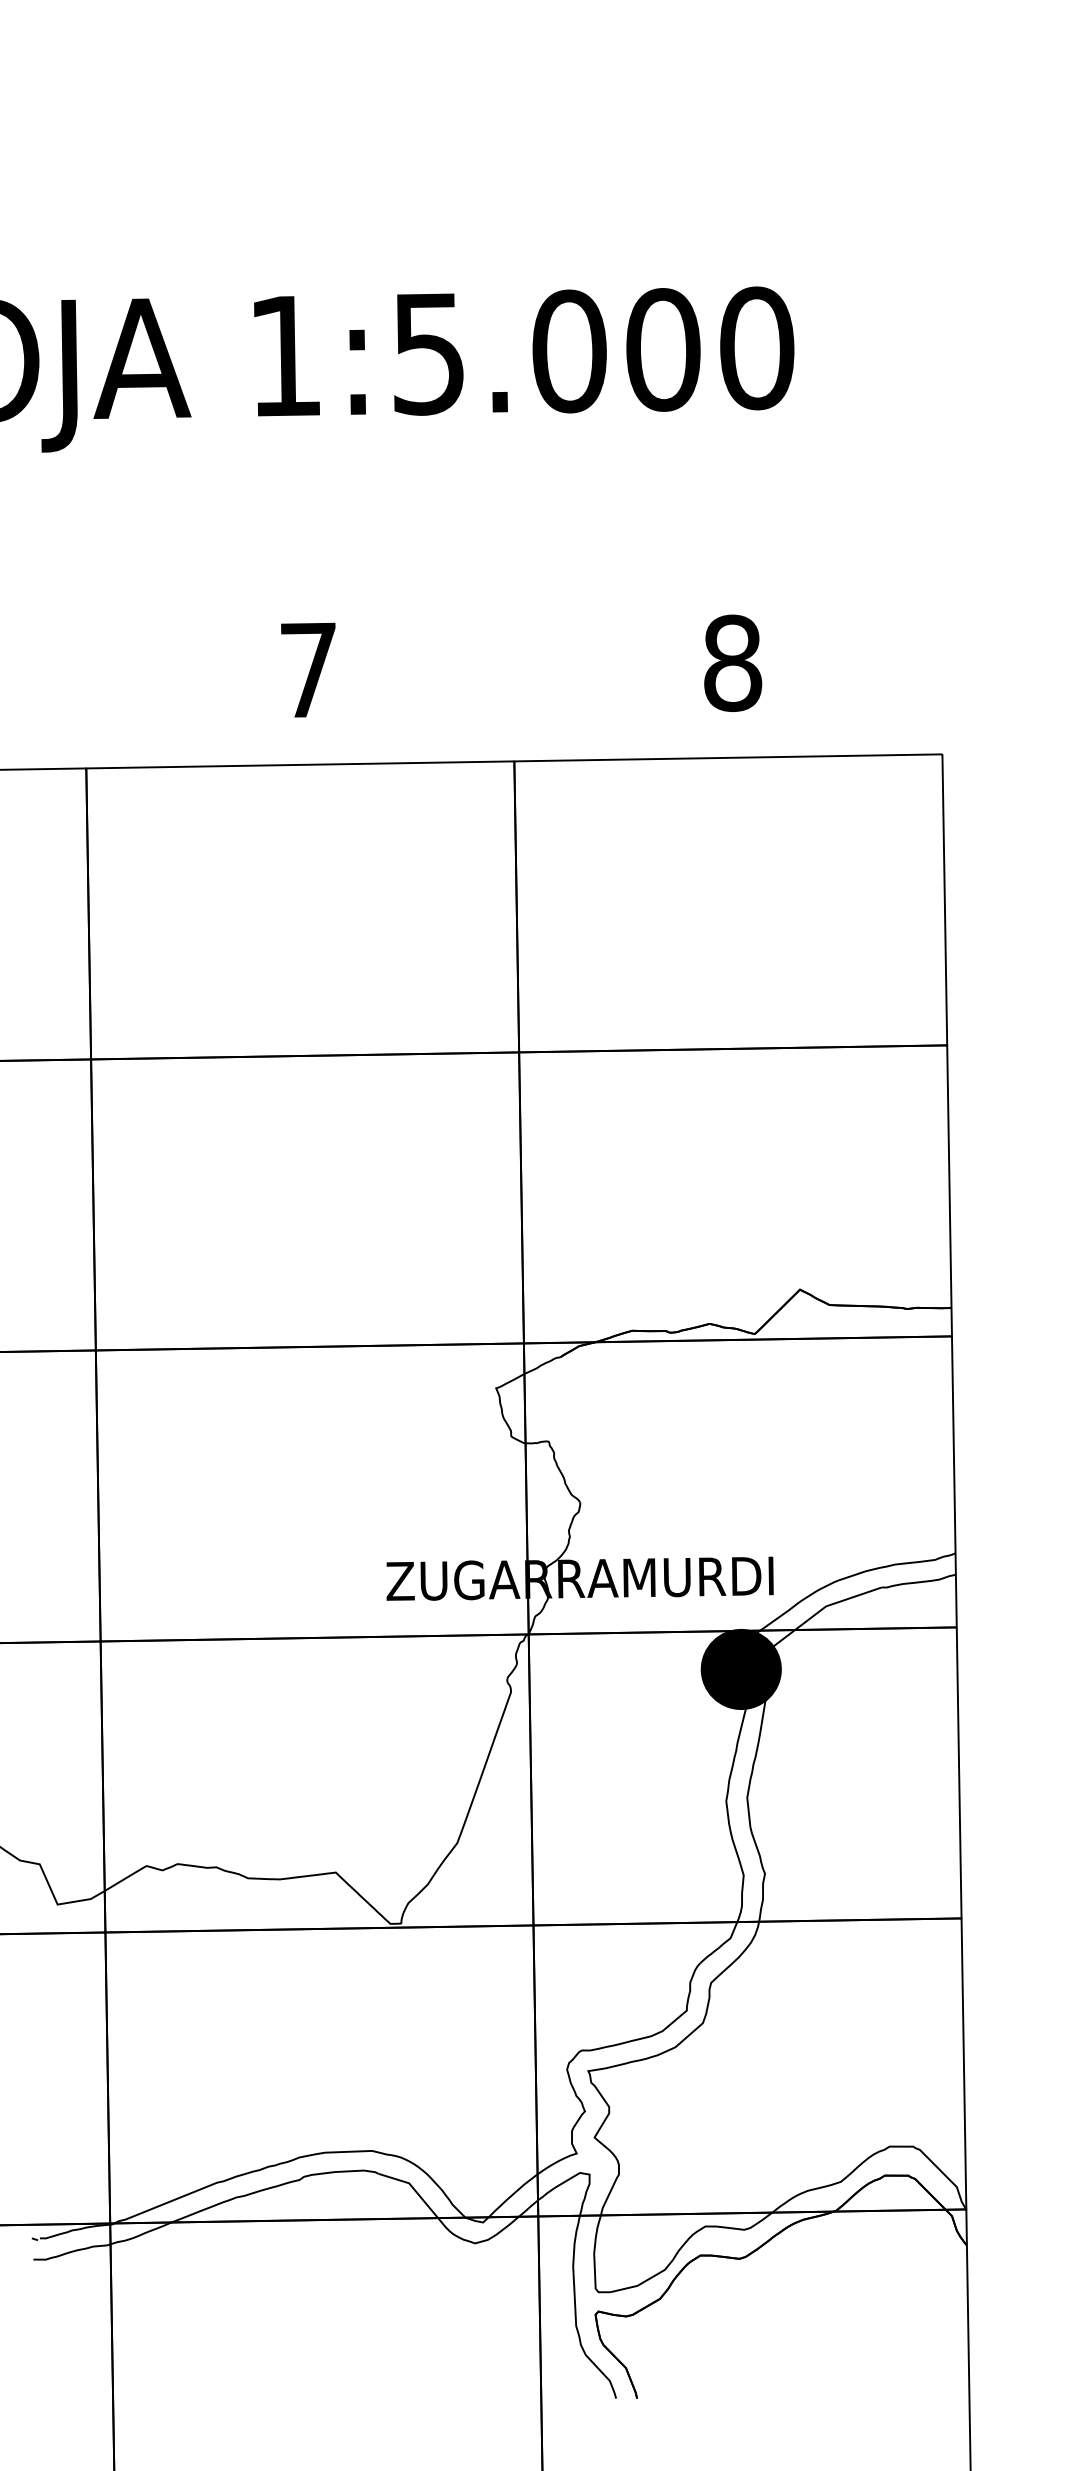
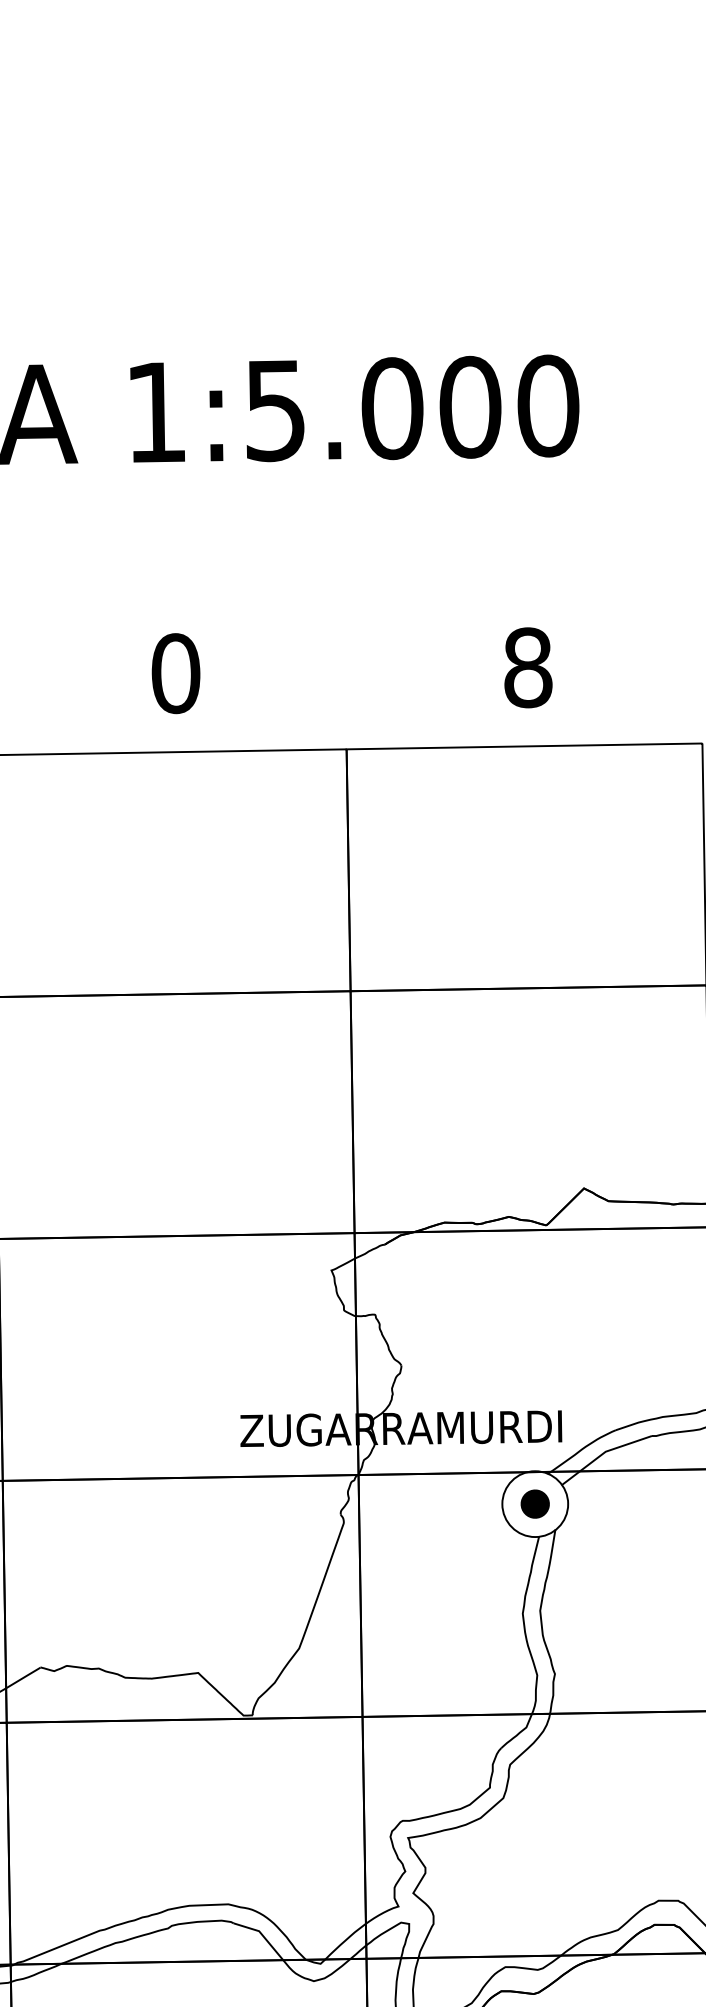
text: (309, 669) -> (176, 672), 7 -> 0
fill: (740, 1669) -> (534, 1504), removed

